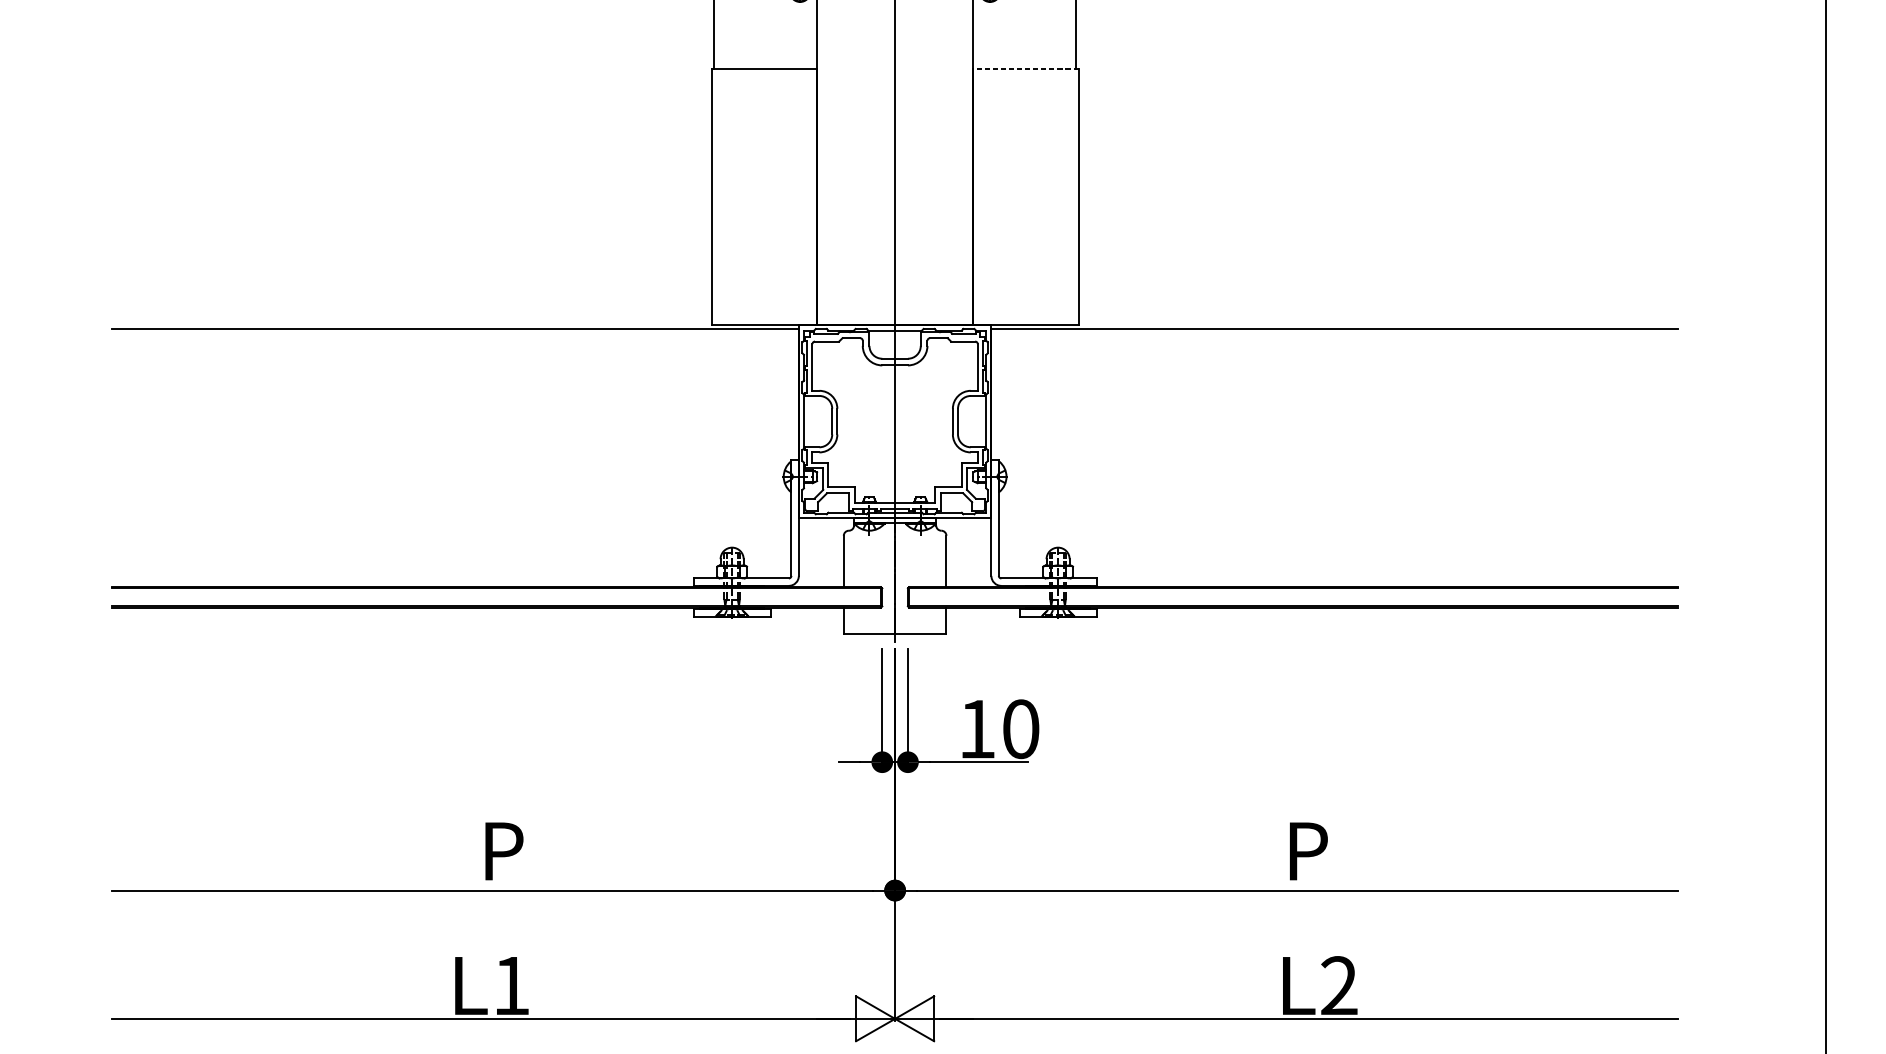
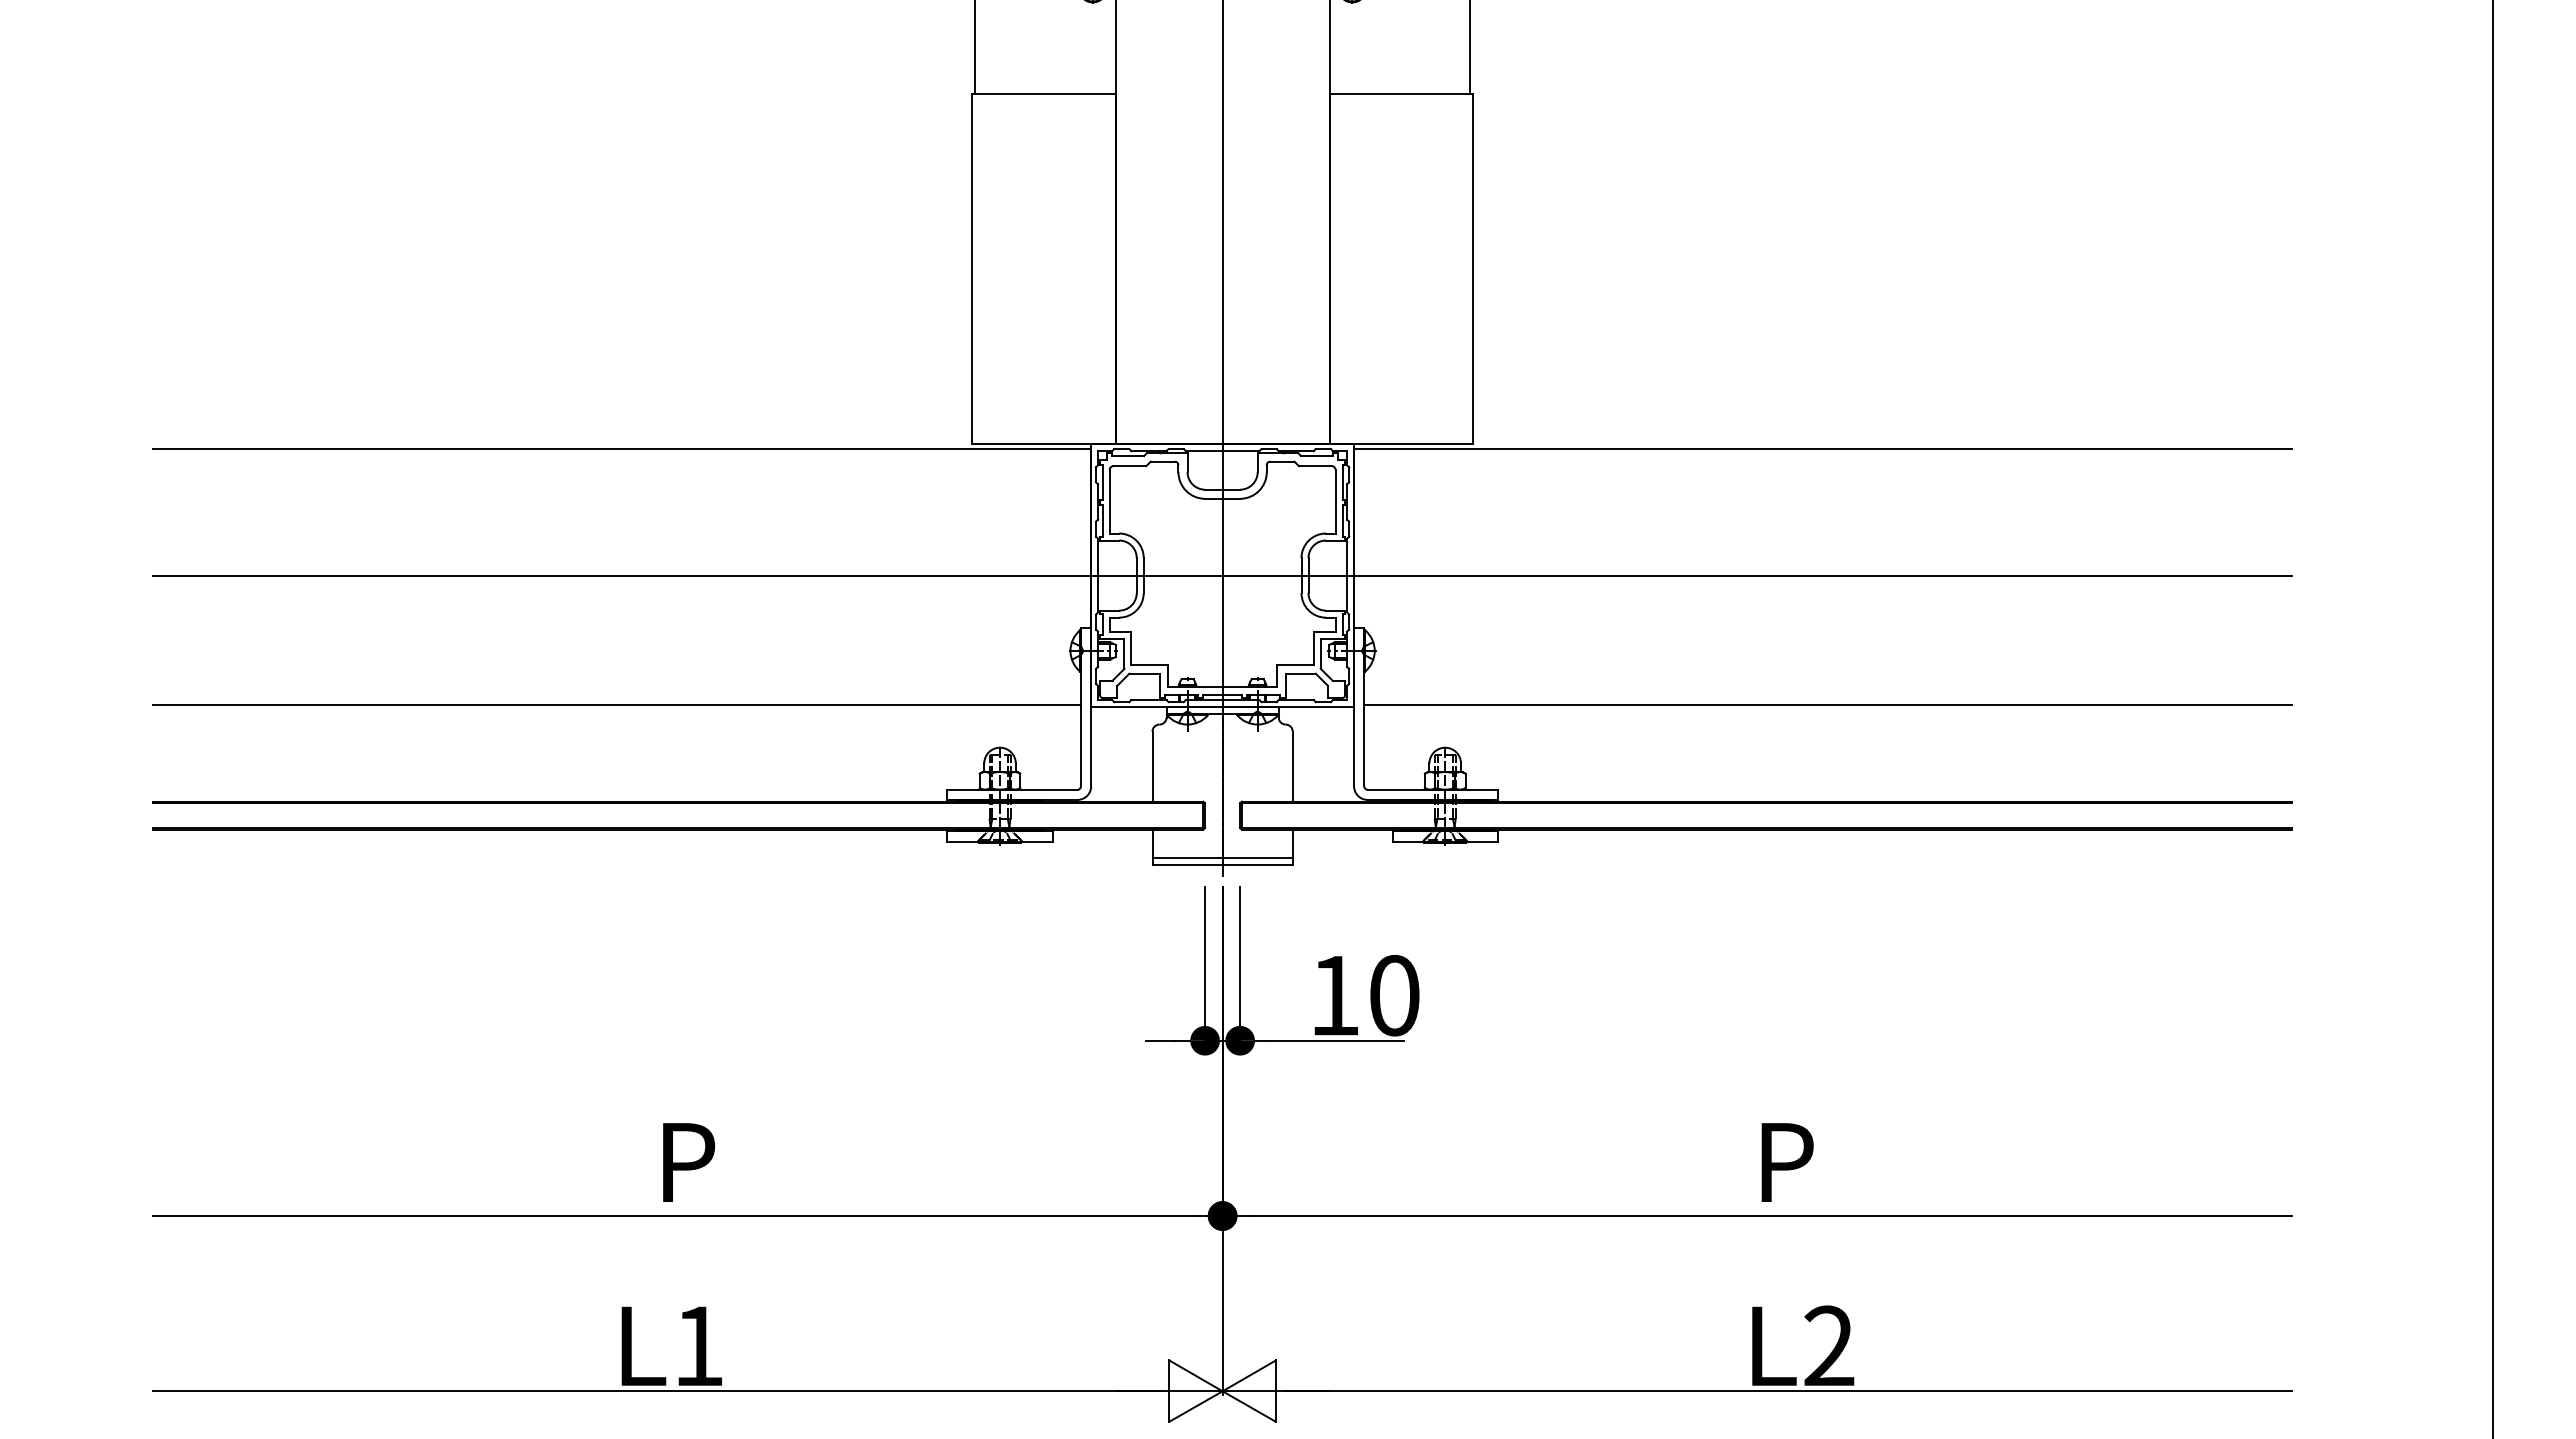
line: (1026, 68) -> (1401, 93), dashed -> solid
line: (895, 421) -> (1222, 575), added
line: (452, 516) -> (617, 705), added
line: (1338, 516) -> (1827, 705), added
line: (895, 628) -> (1222, 858), added

